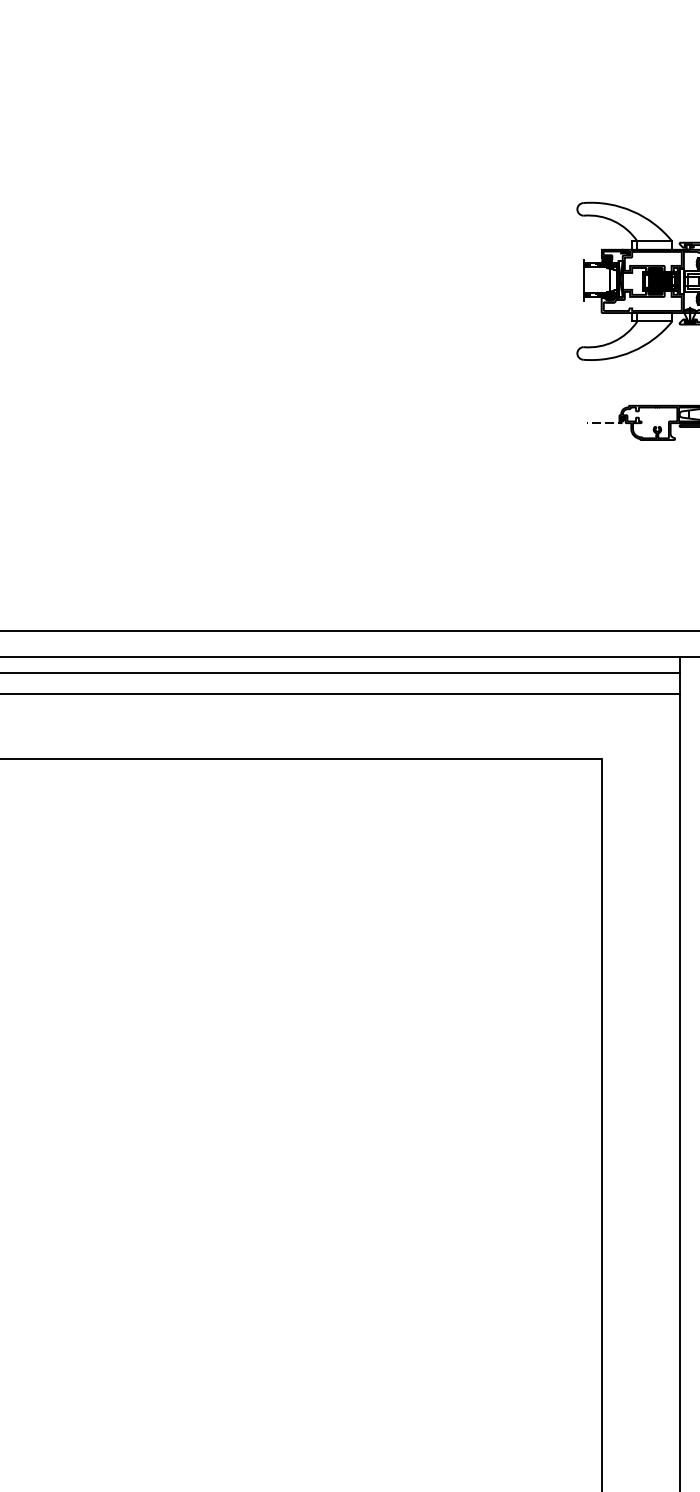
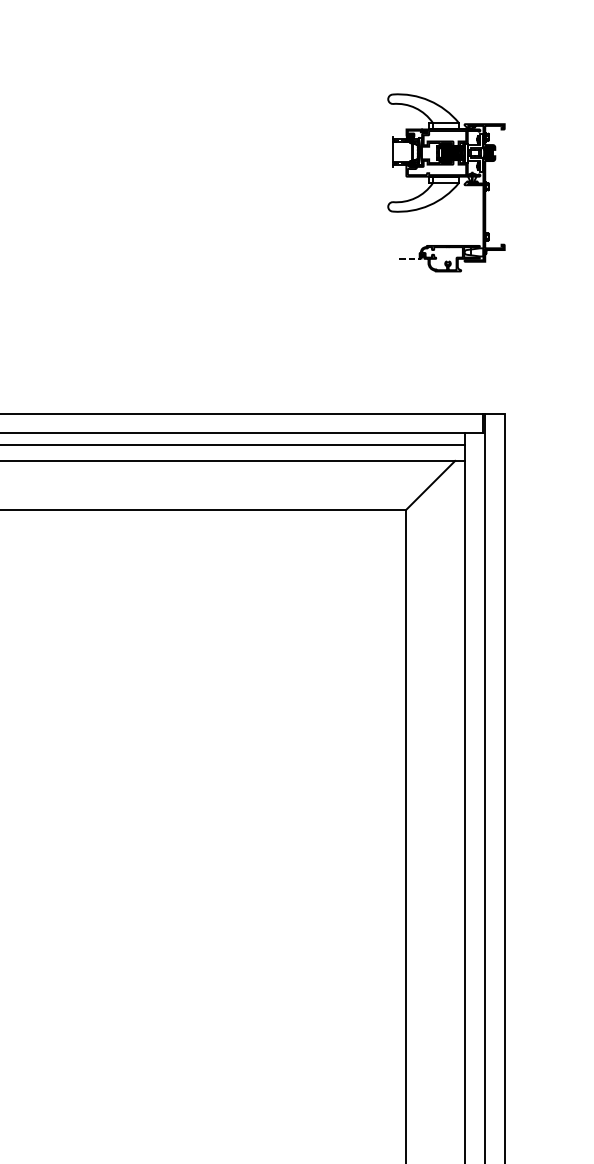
line: (633, 725) -> (430, 484), added

